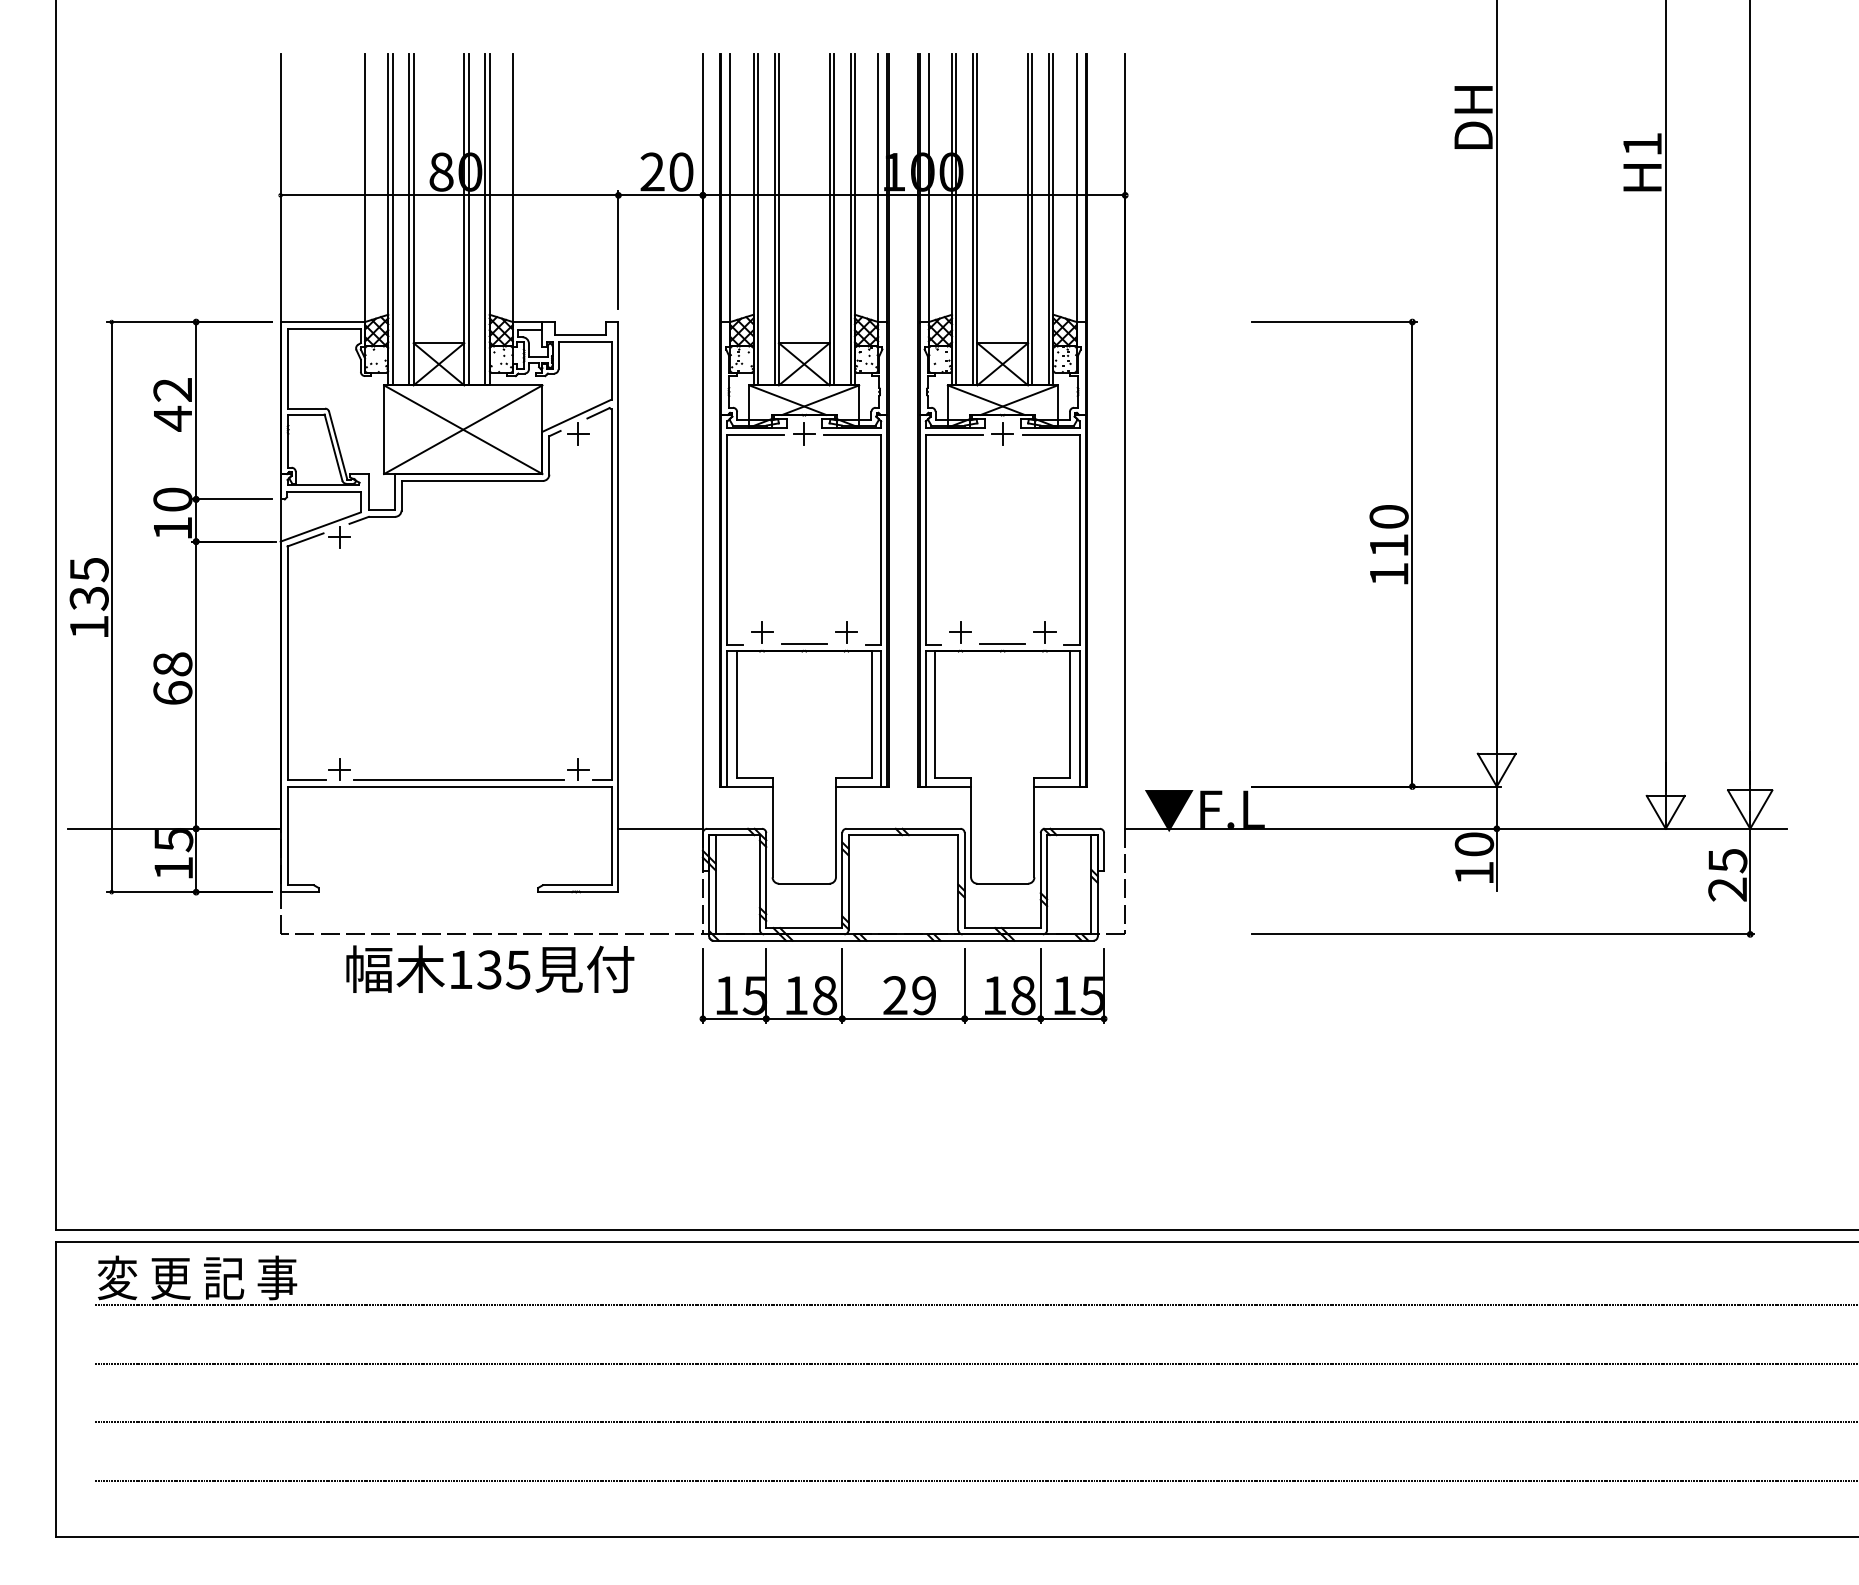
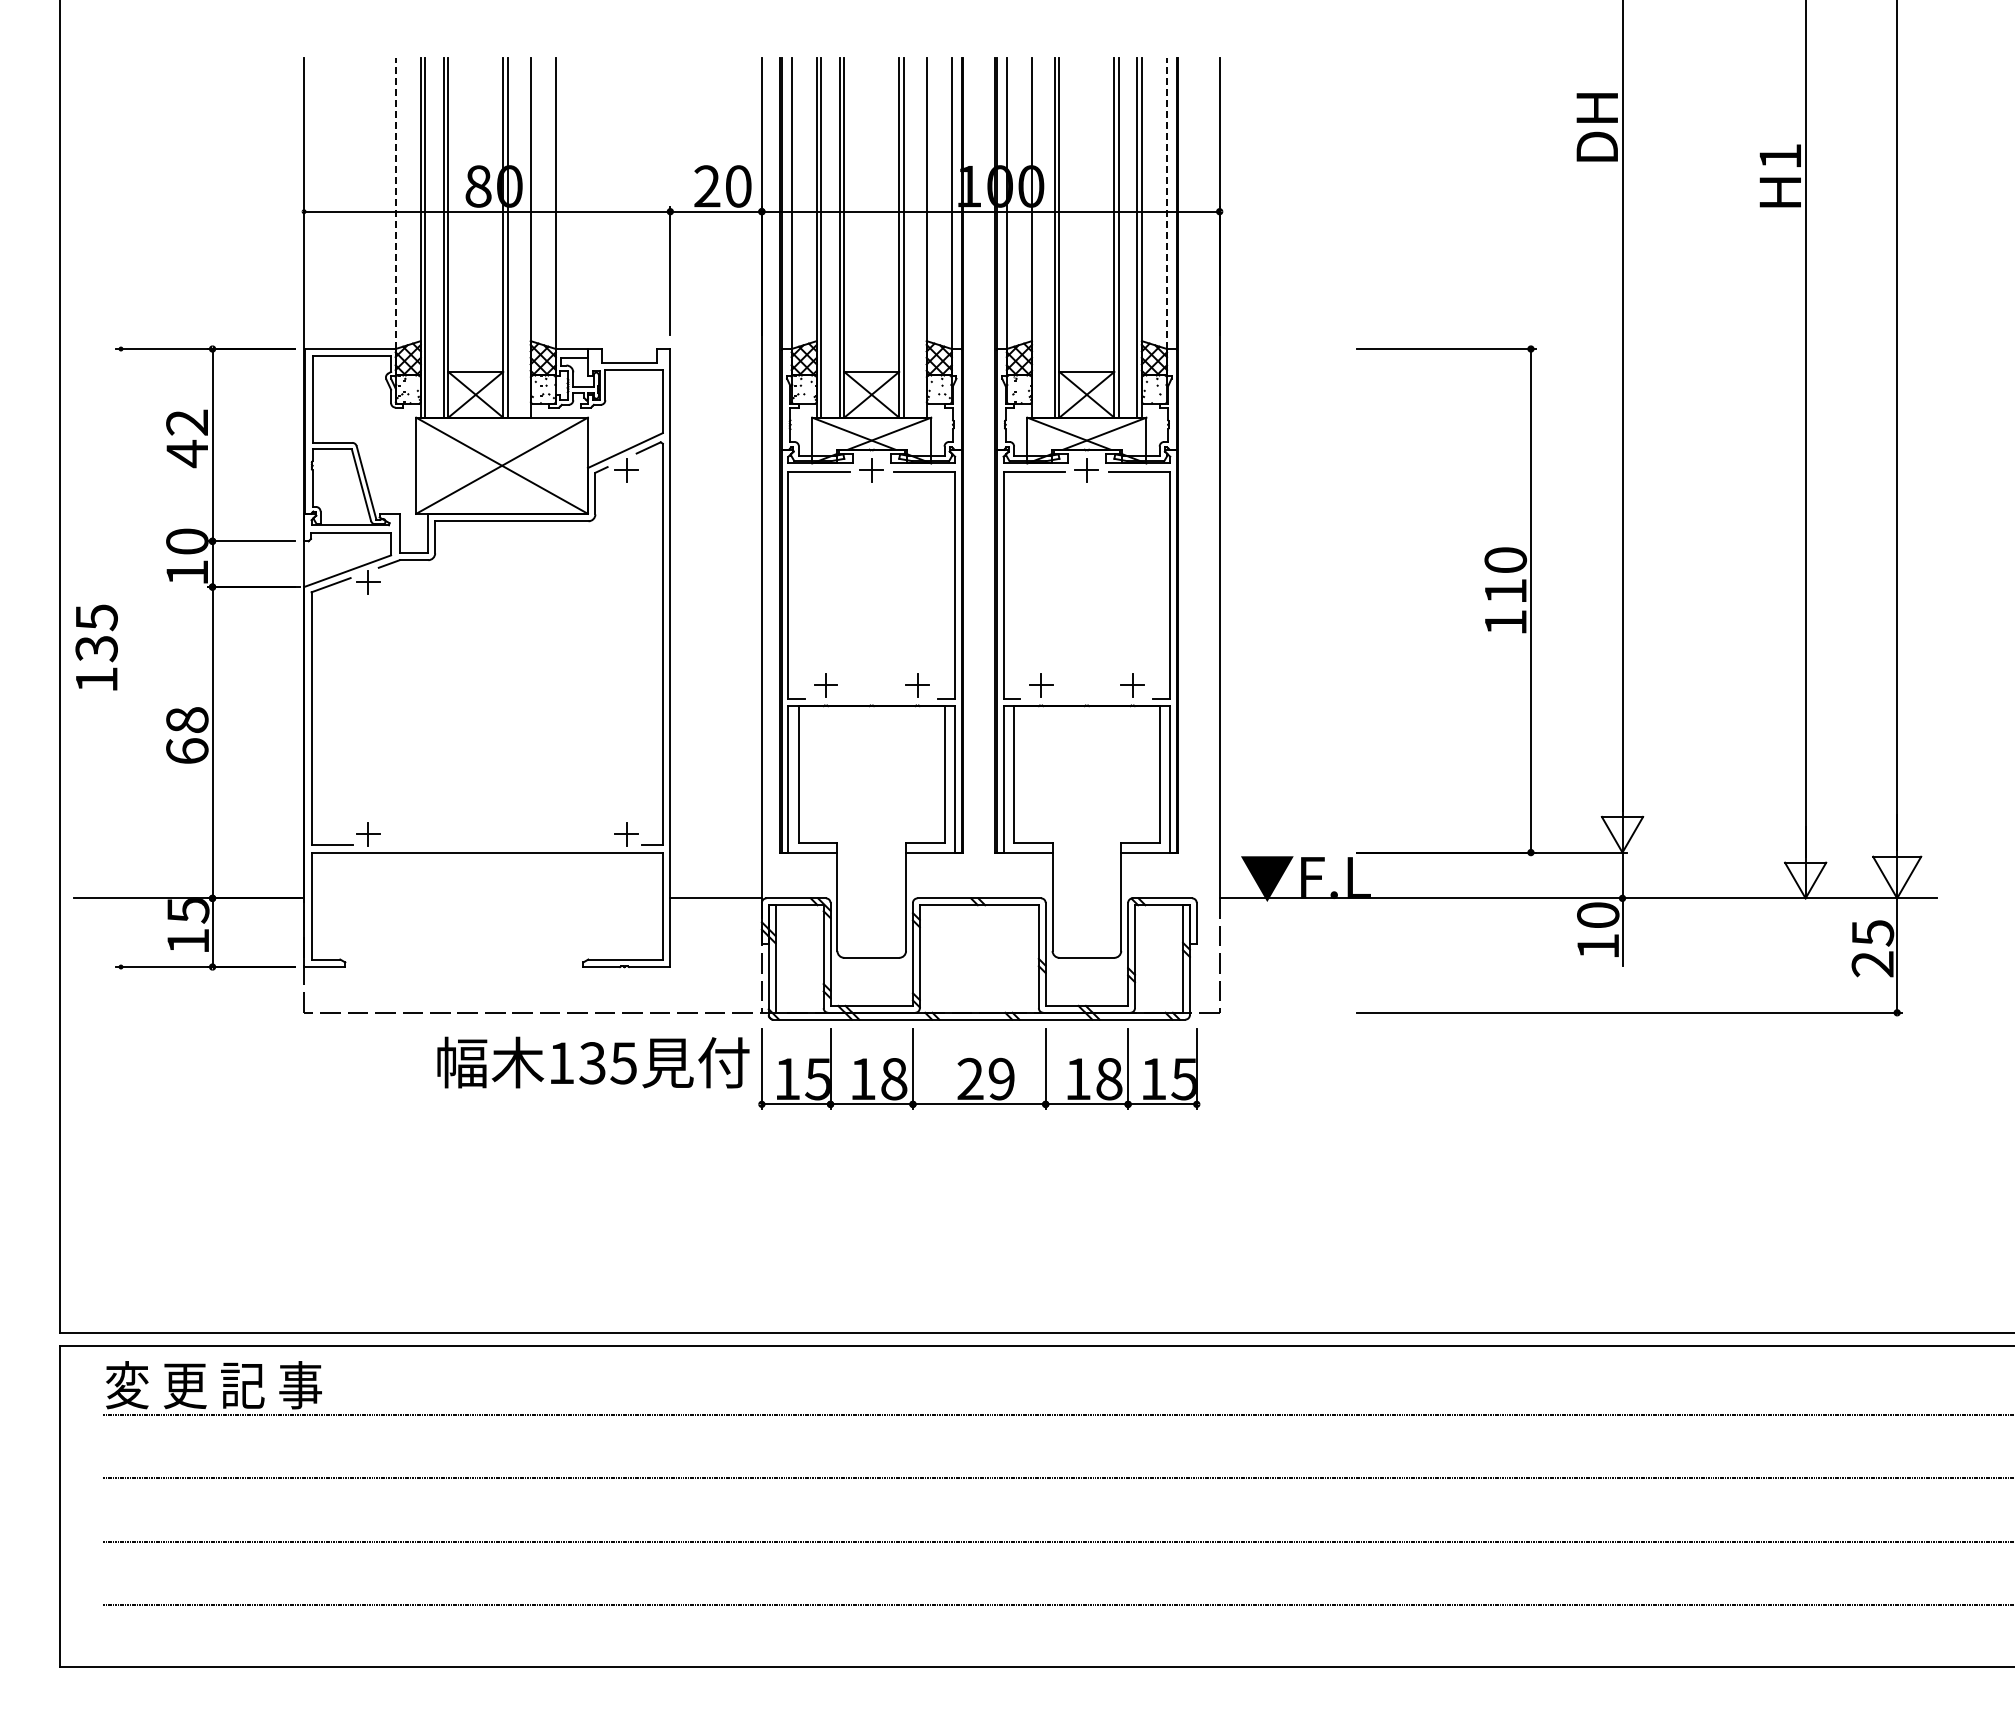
line: (364, 187) -> (395, 203), solid -> dashed
line: (1077, 187) -> (1167, 203), solid -> dashed
line: (485, 219) -> (526, 237), removed
line: (851, 219) -> (922, 237), removed
line: (956, 219) -> (1036, 237), removed
line: (112, 607) -> (121, 658), removed
line: (804, 643) -> (871, 697), removed
line: (1002, 643) -> (1086, 697), removed
line: (459, 780) -> (497, 845), removed
text: (490, 969) -> (593, 1062), moved

